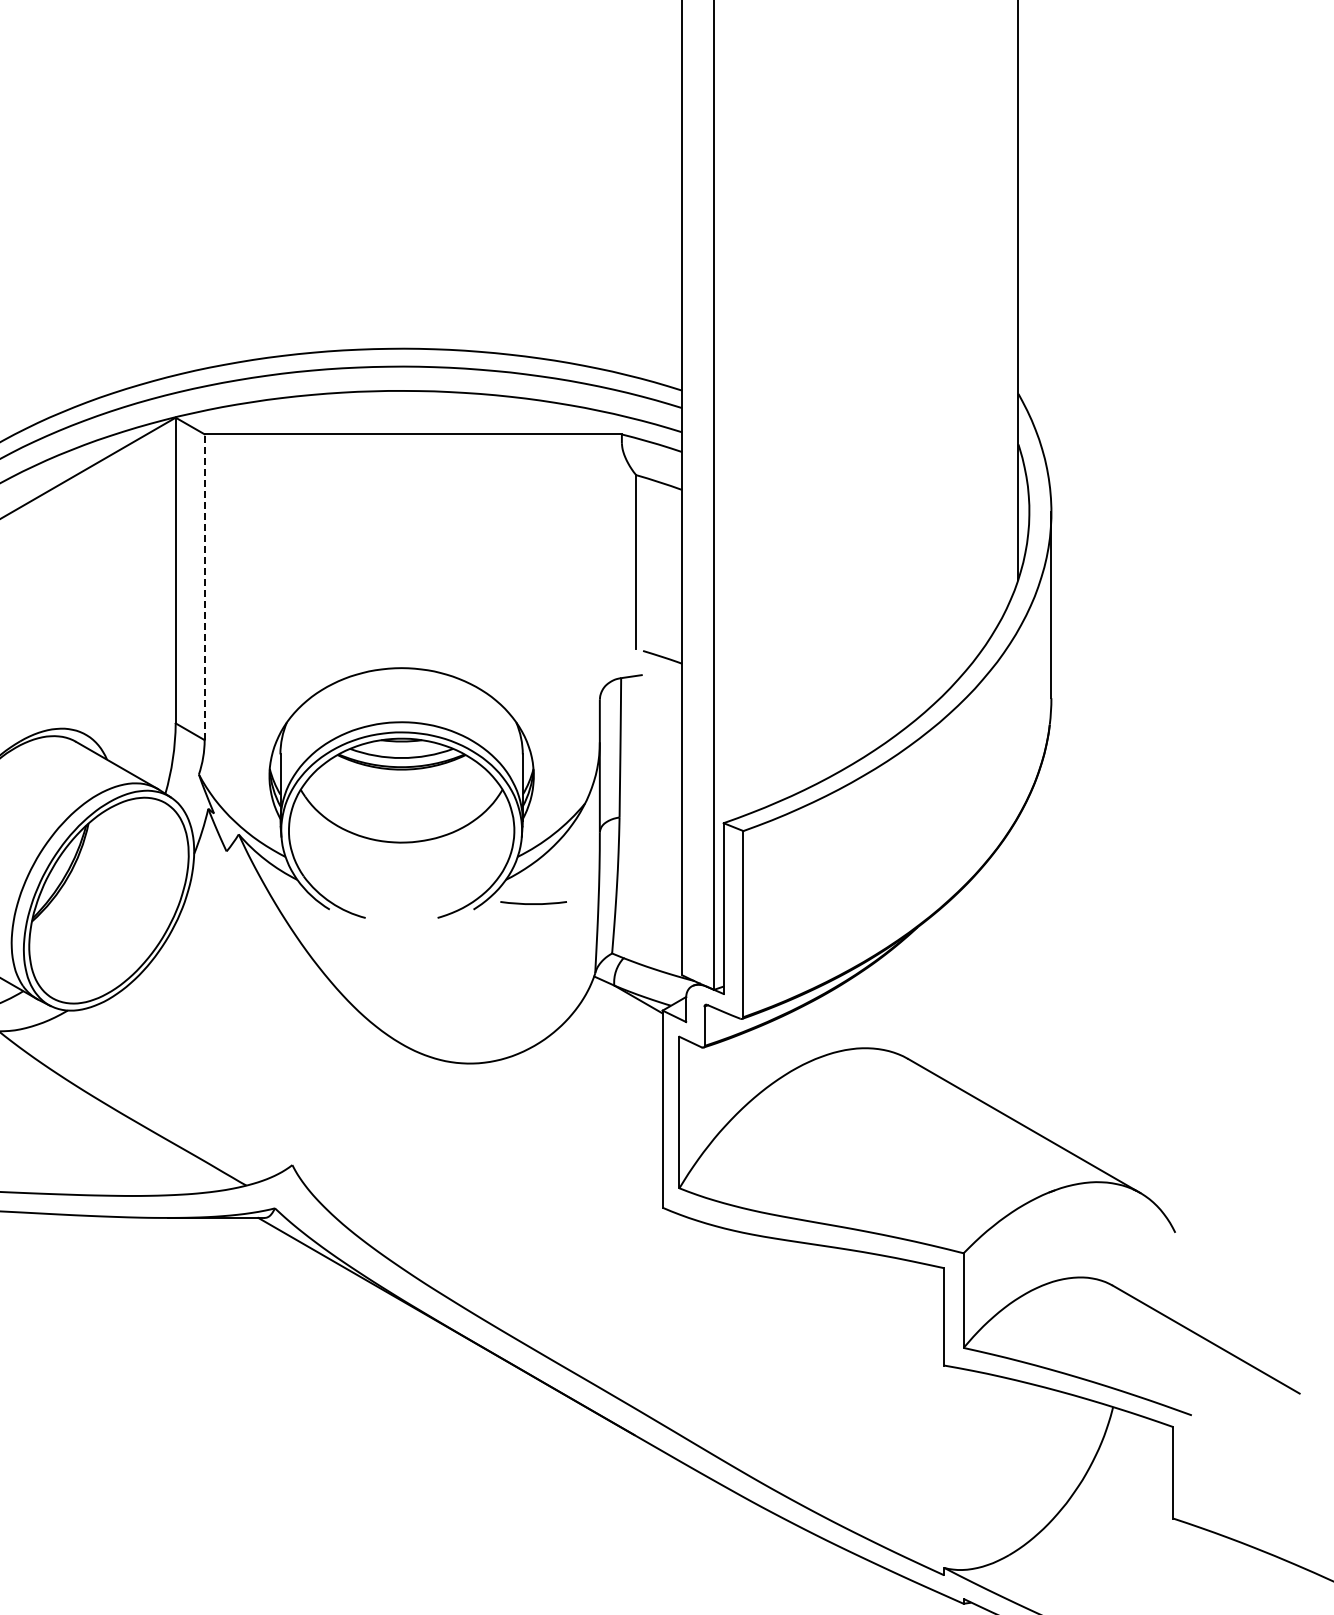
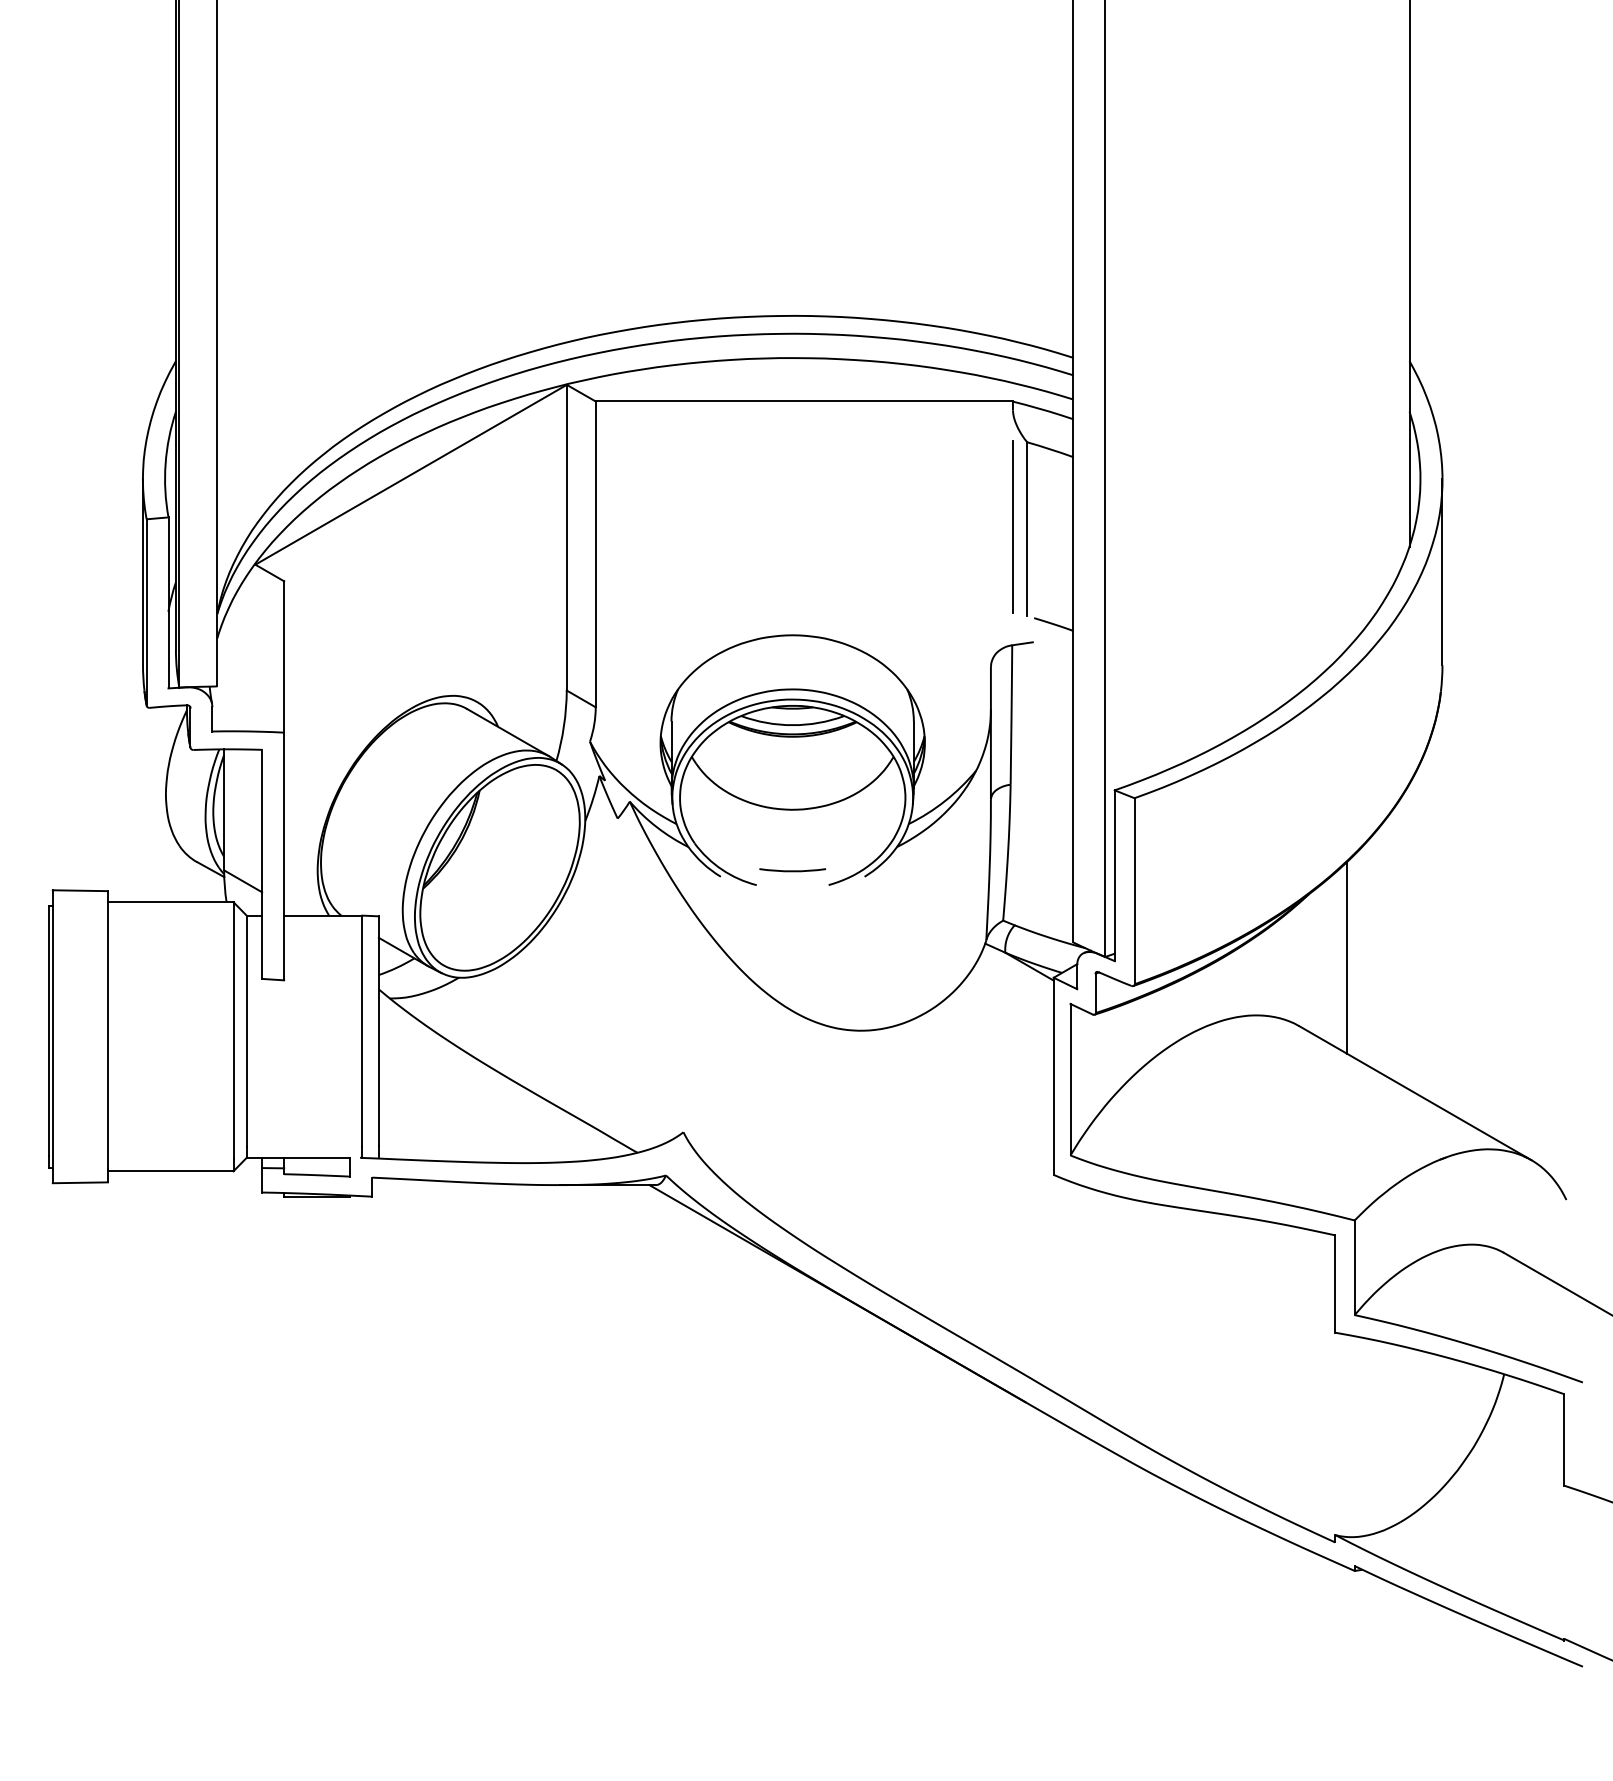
line: (621, 560) -> (1012, 527), added
line: (204, 587) -> (595, 554), dashed -> solid
arc: (533, 903) -> (792, 870), moved
line: (956, 990) -> (1347, 957), added

